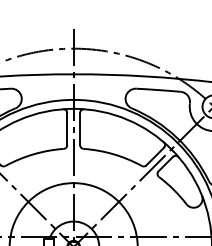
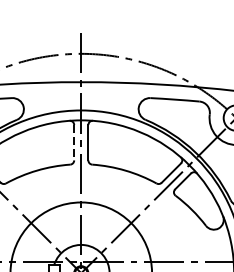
line: (67, 129) -> (74, 143), solid -> dashed

